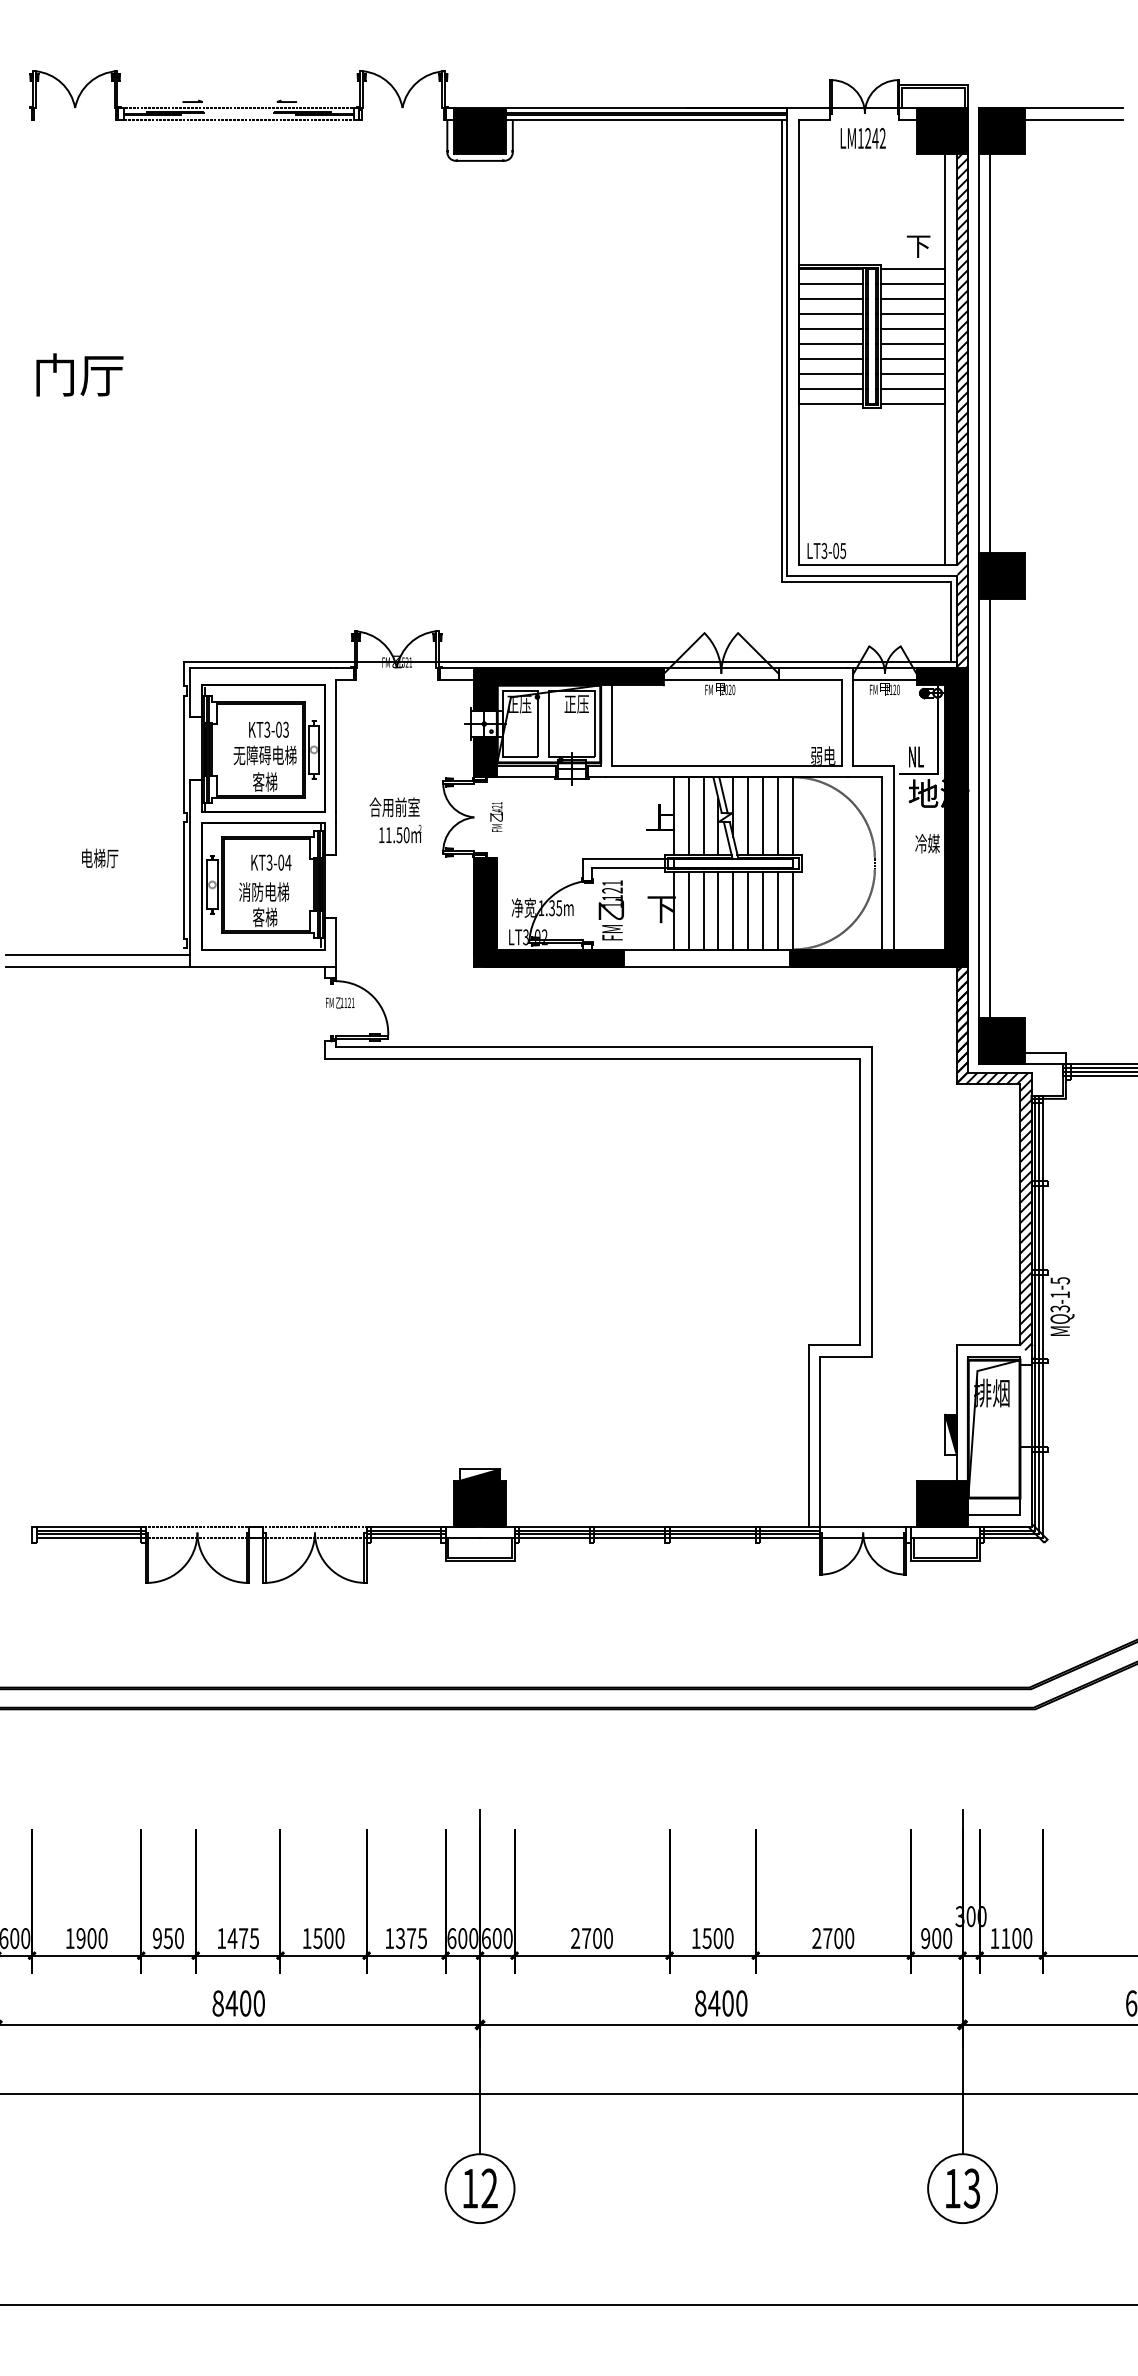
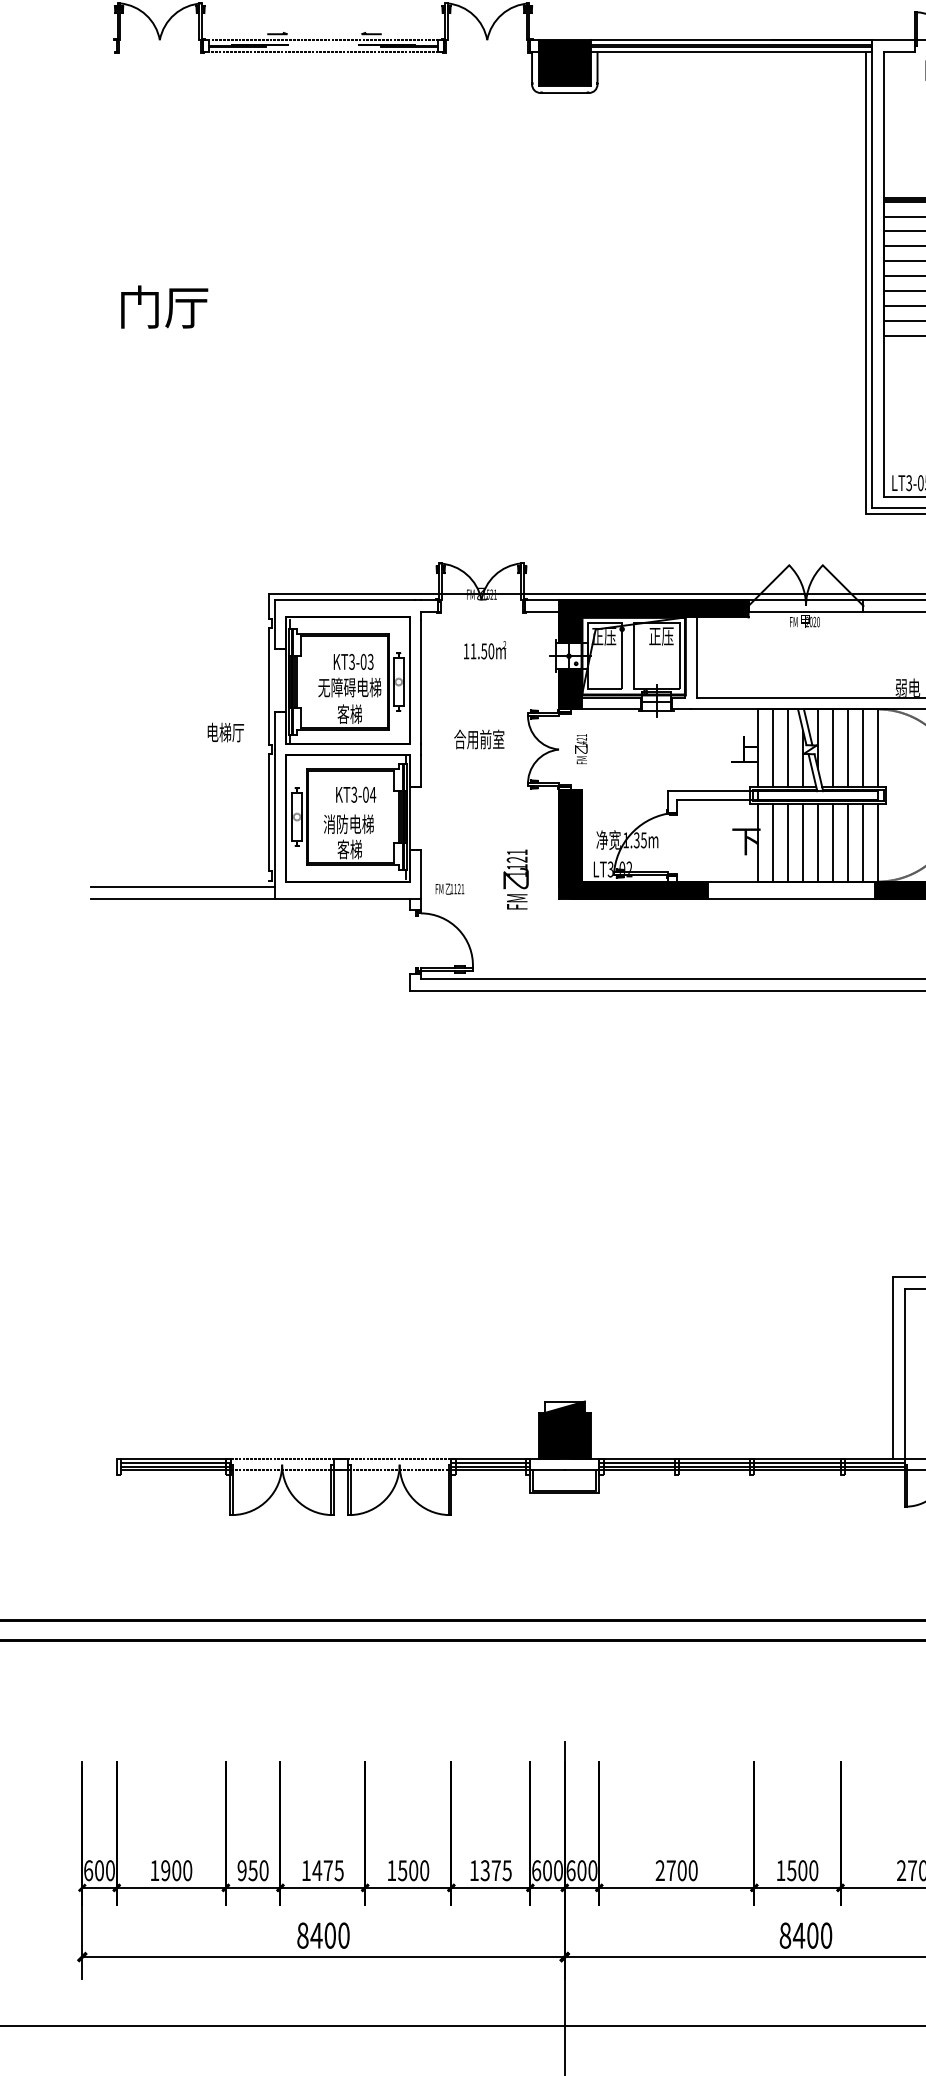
text: (400, 833) -> (485, 649), moved
text: (100, 858) -> (226, 732), moved
text: (610, 910) -> (515, 879), moved
text: (340, 1002) -> (450, 888), moved

